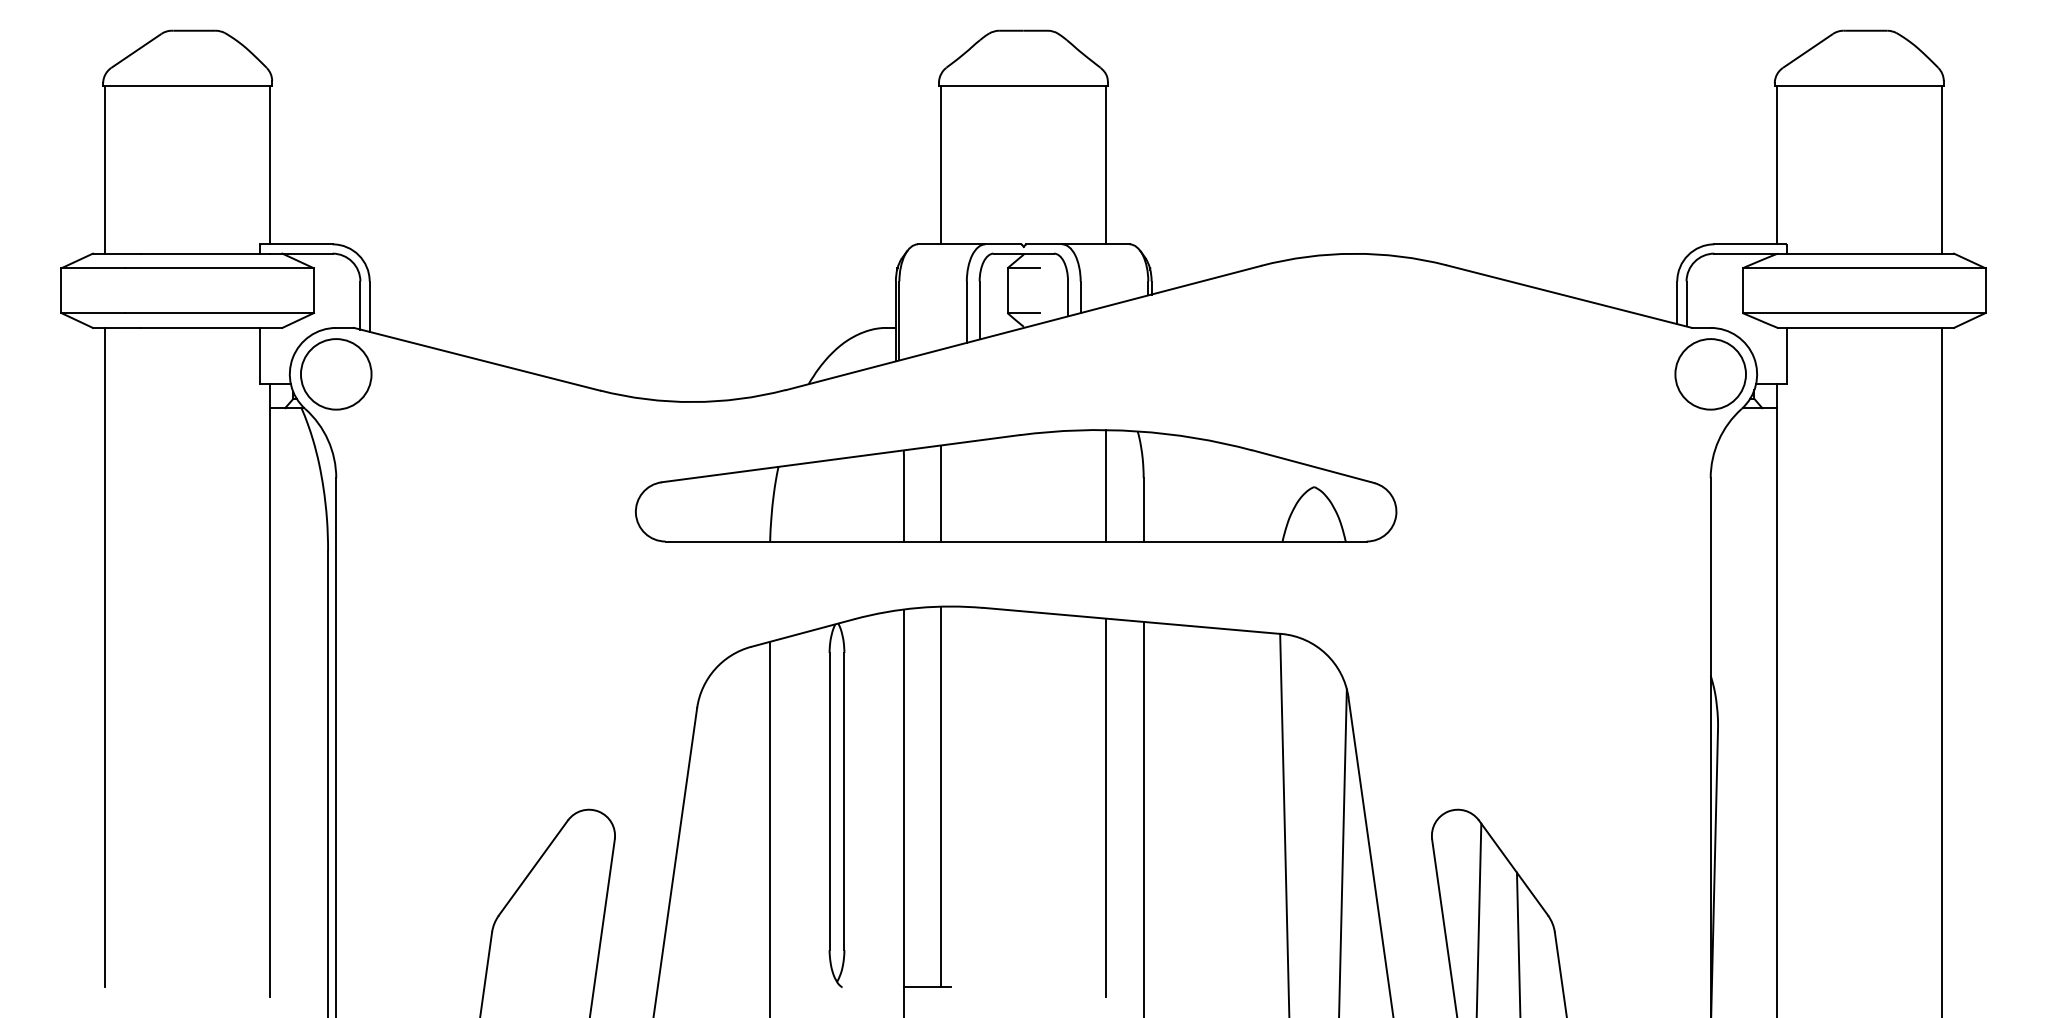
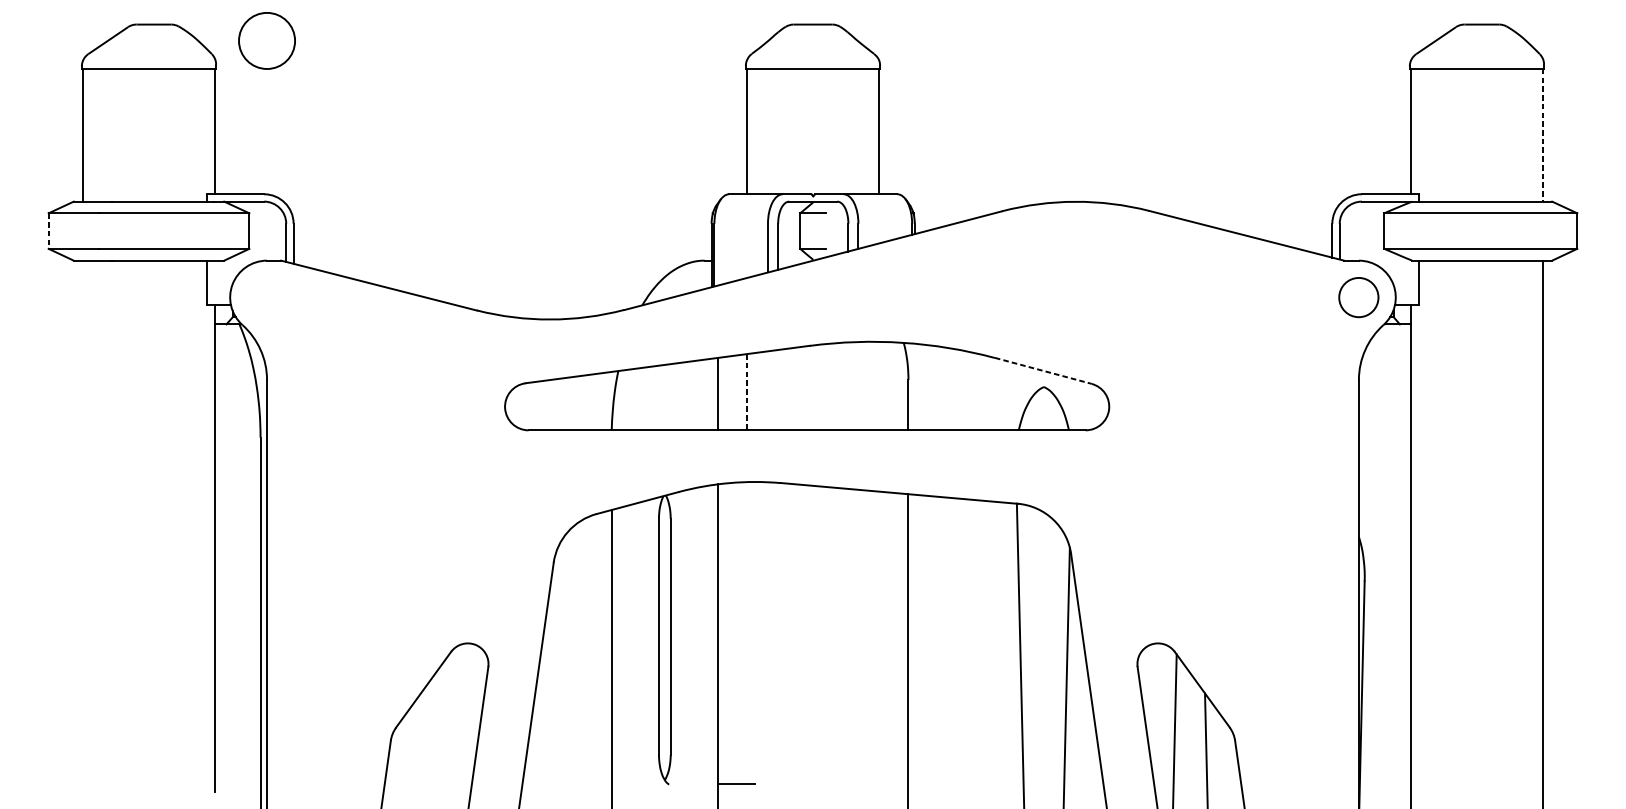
line: (1941, 170) -> (1542, 135), solid -> dashed
line: (61, 291) -> (48, 231), solid -> dashed
circle: (336, 374) -> (267, 41), moved
circle: (1710, 374) -> (1358, 297), size x0.7
line: (1313, 466) -> (1043, 370), solid -> dashed
line: (1106, 485) -> (878, 385), removed
line: (940, 494) -> (747, 392), solid -> dashed
line: (105, 657) -> (83, 522), removed
line: (940, 796) -> (747, 632), removed
line: (1106, 807) -> (878, 641), removed

